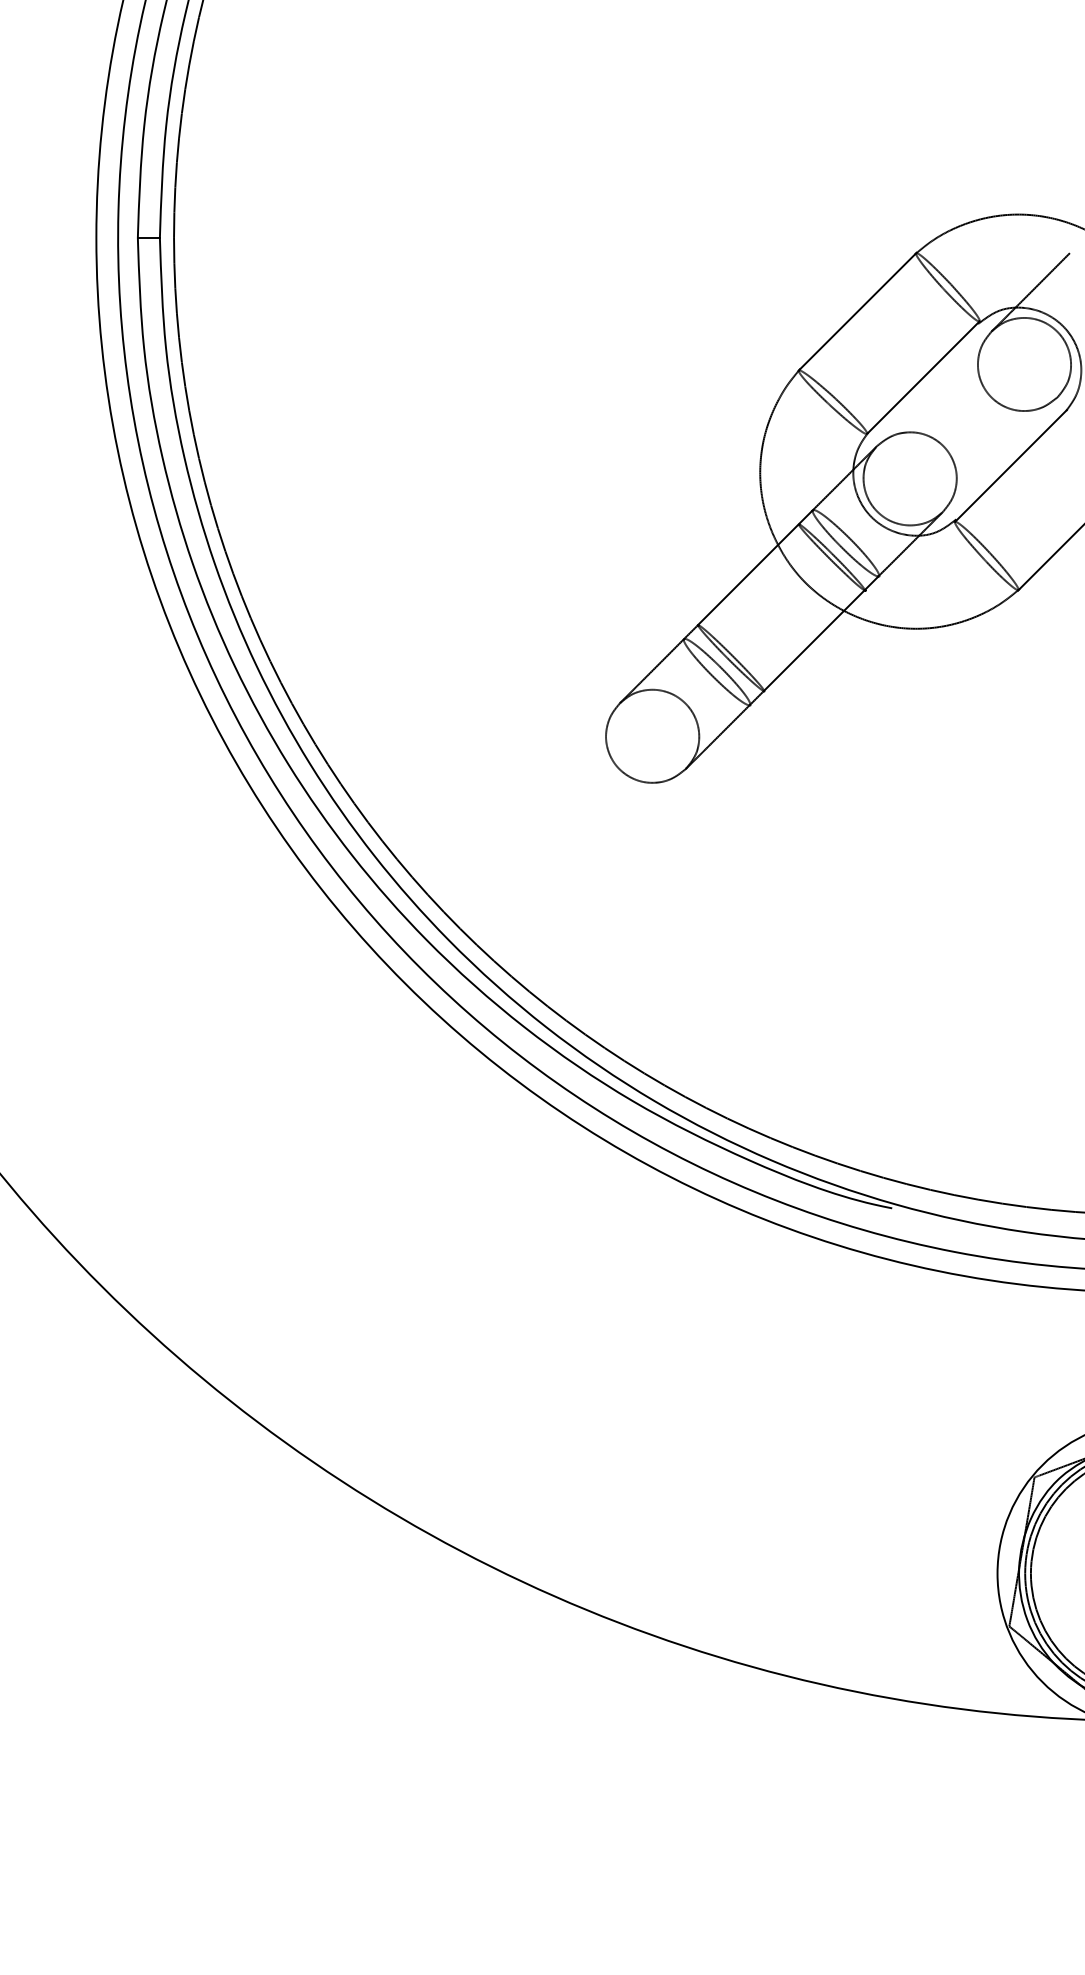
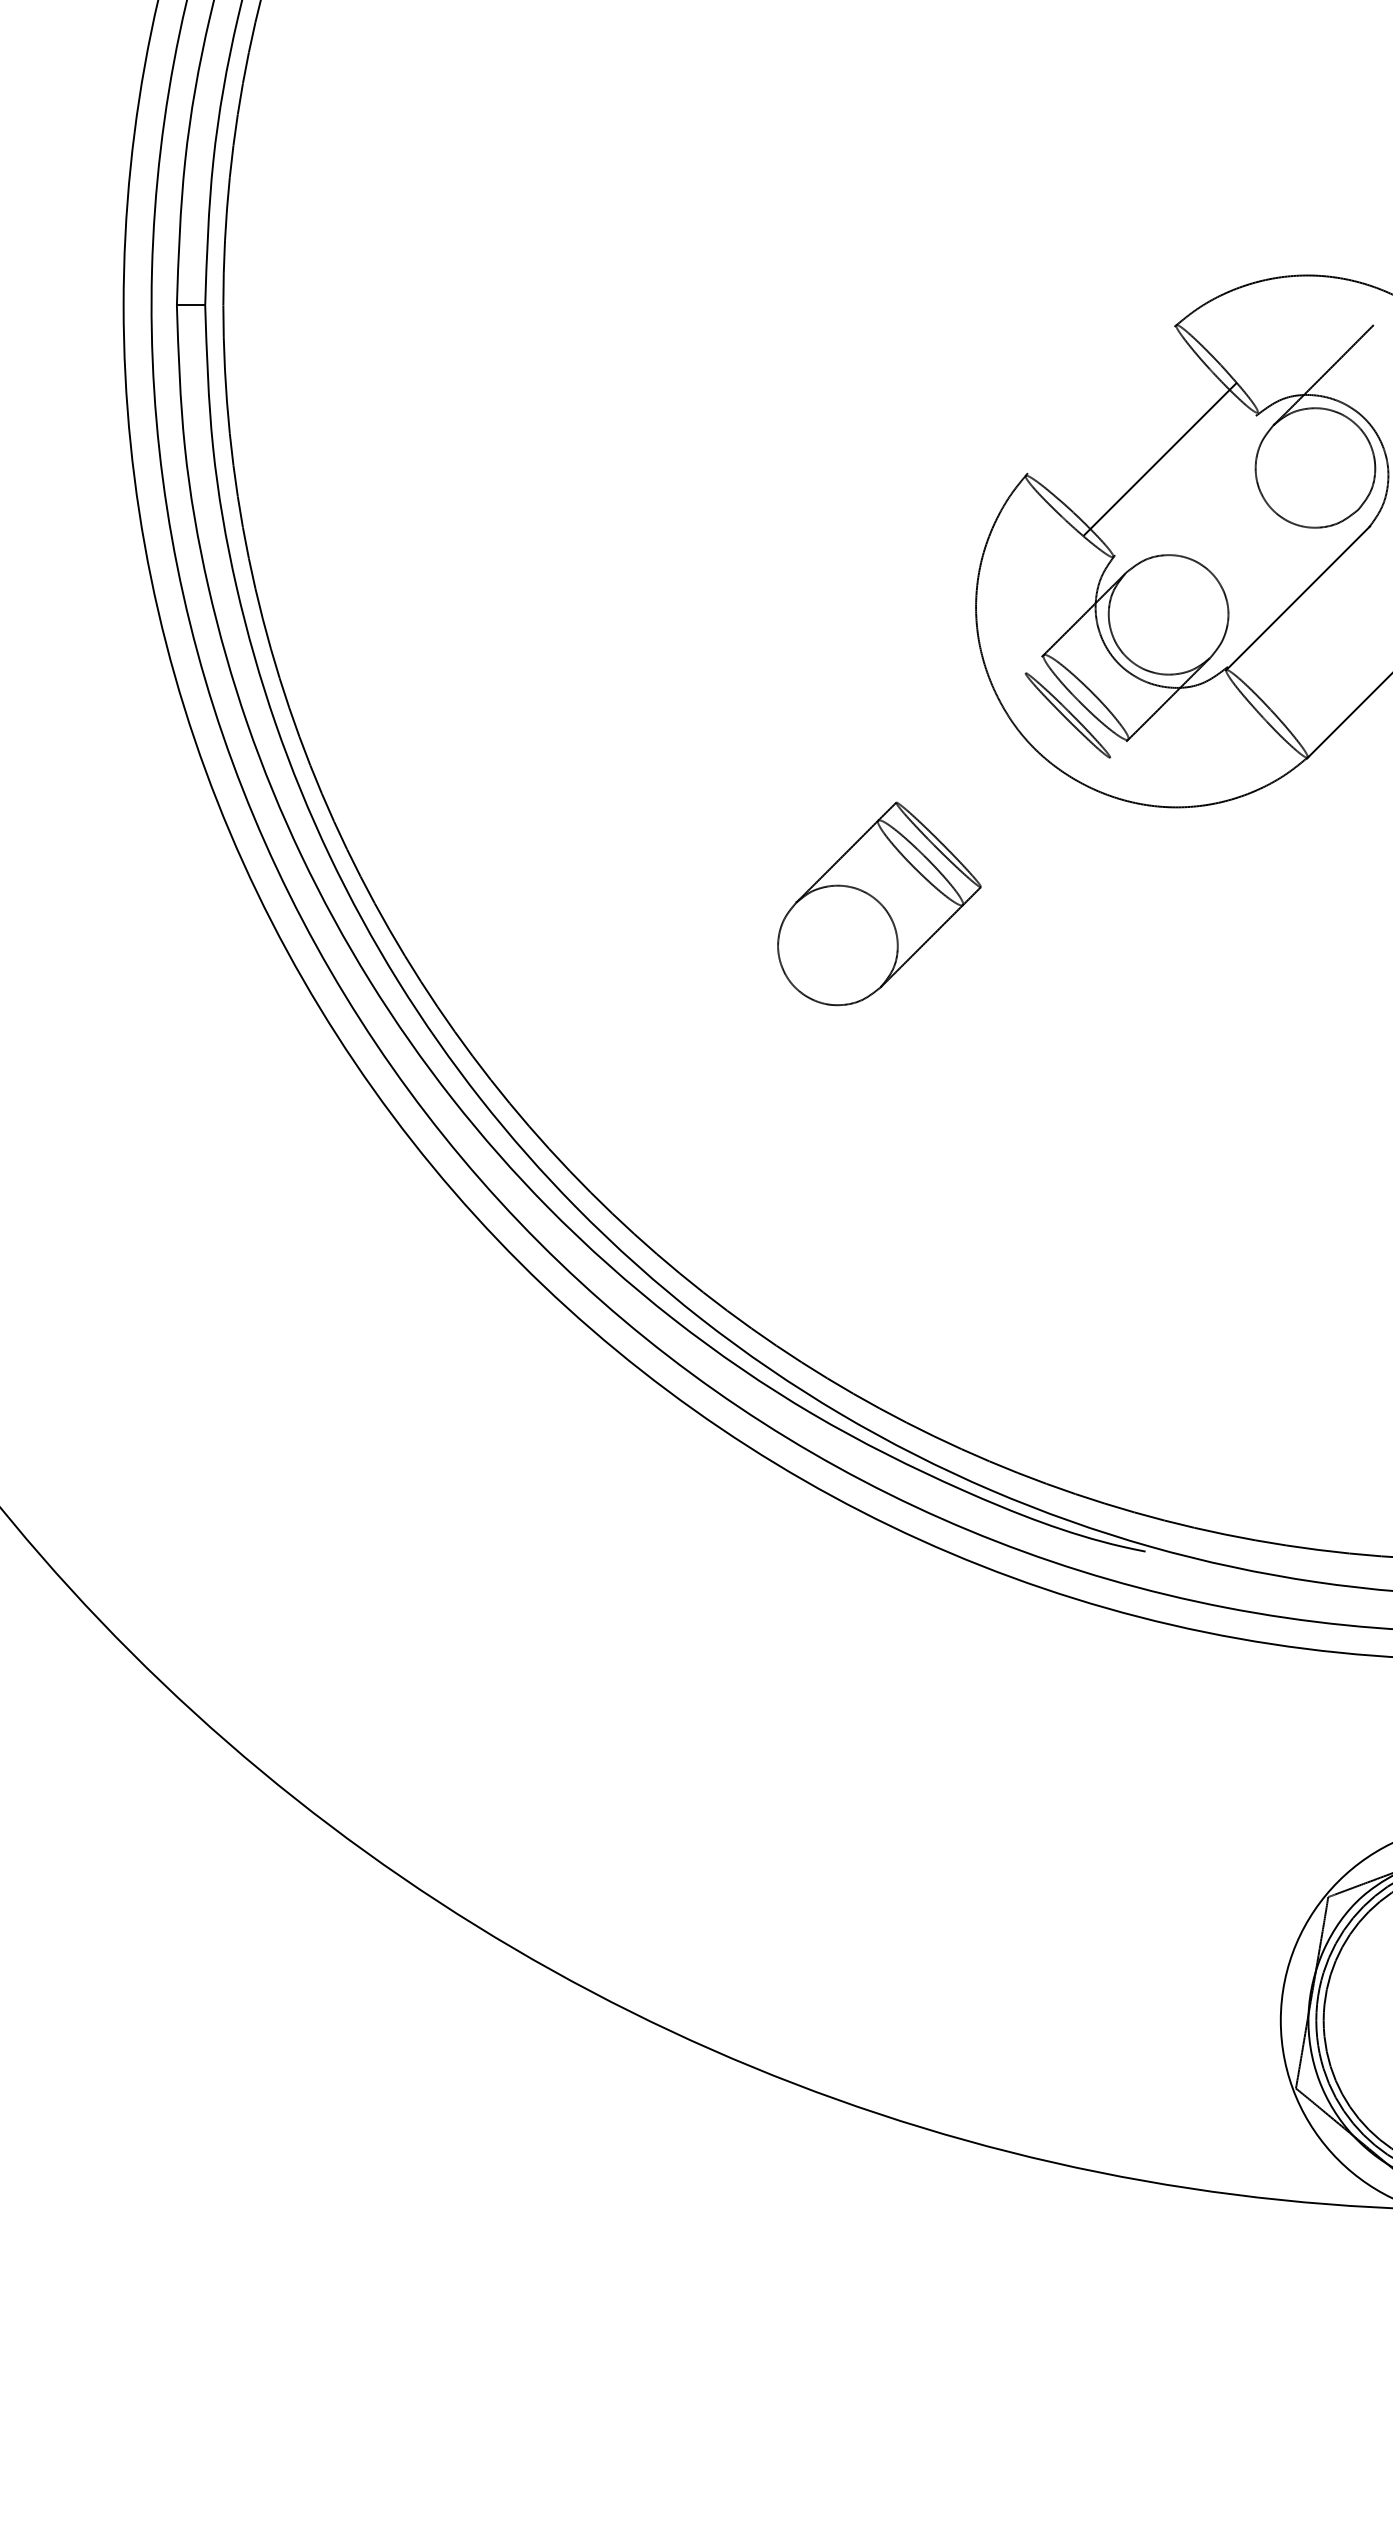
line: (857, 311) -> (1160, 459), moved
line: (923, 376) -> (1185, 483), removed
line: (754, 567) -> (968, 728), removed
line: (820, 633) -> (1053, 813), removed

